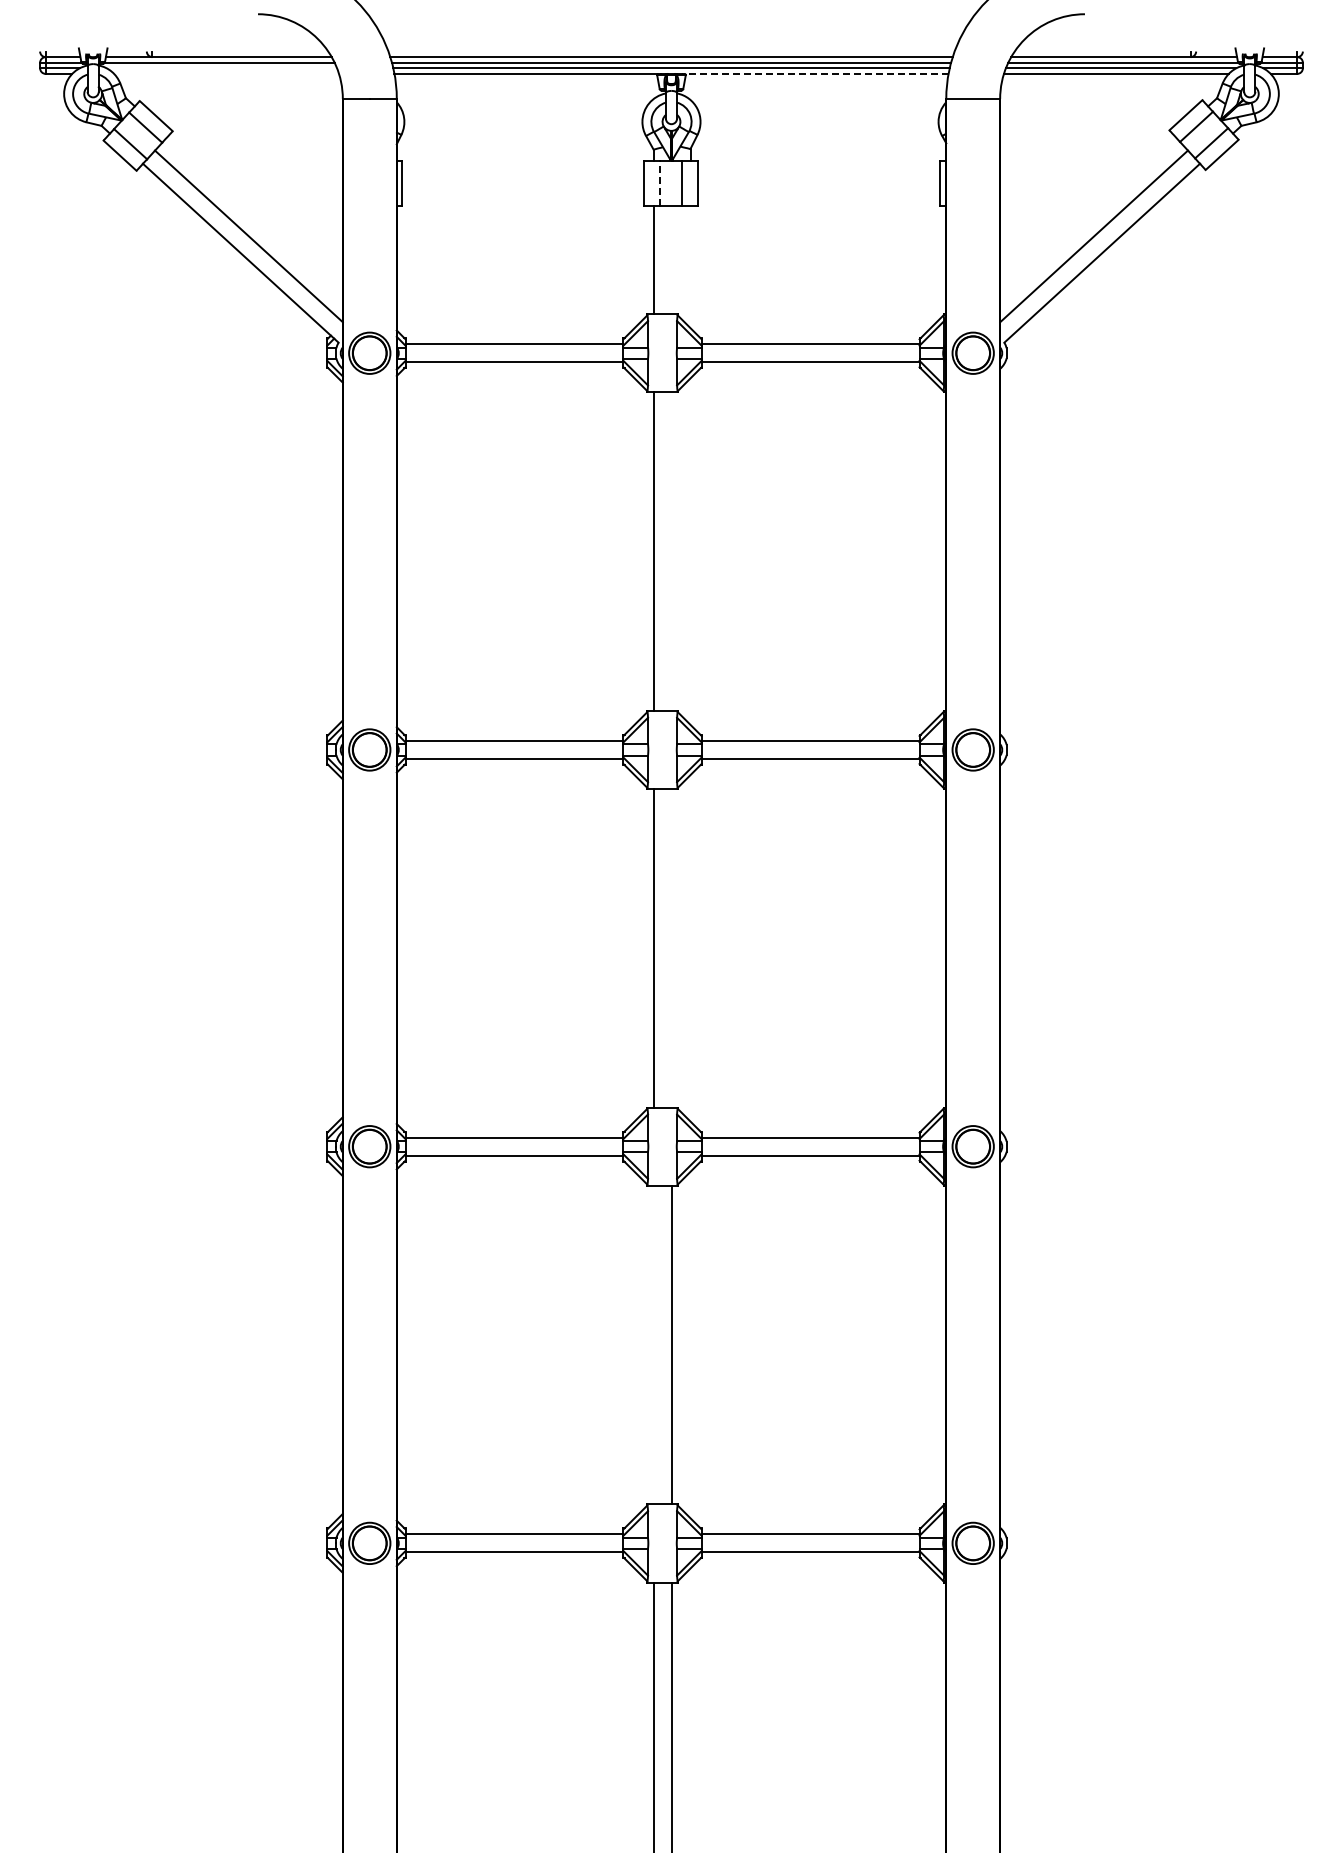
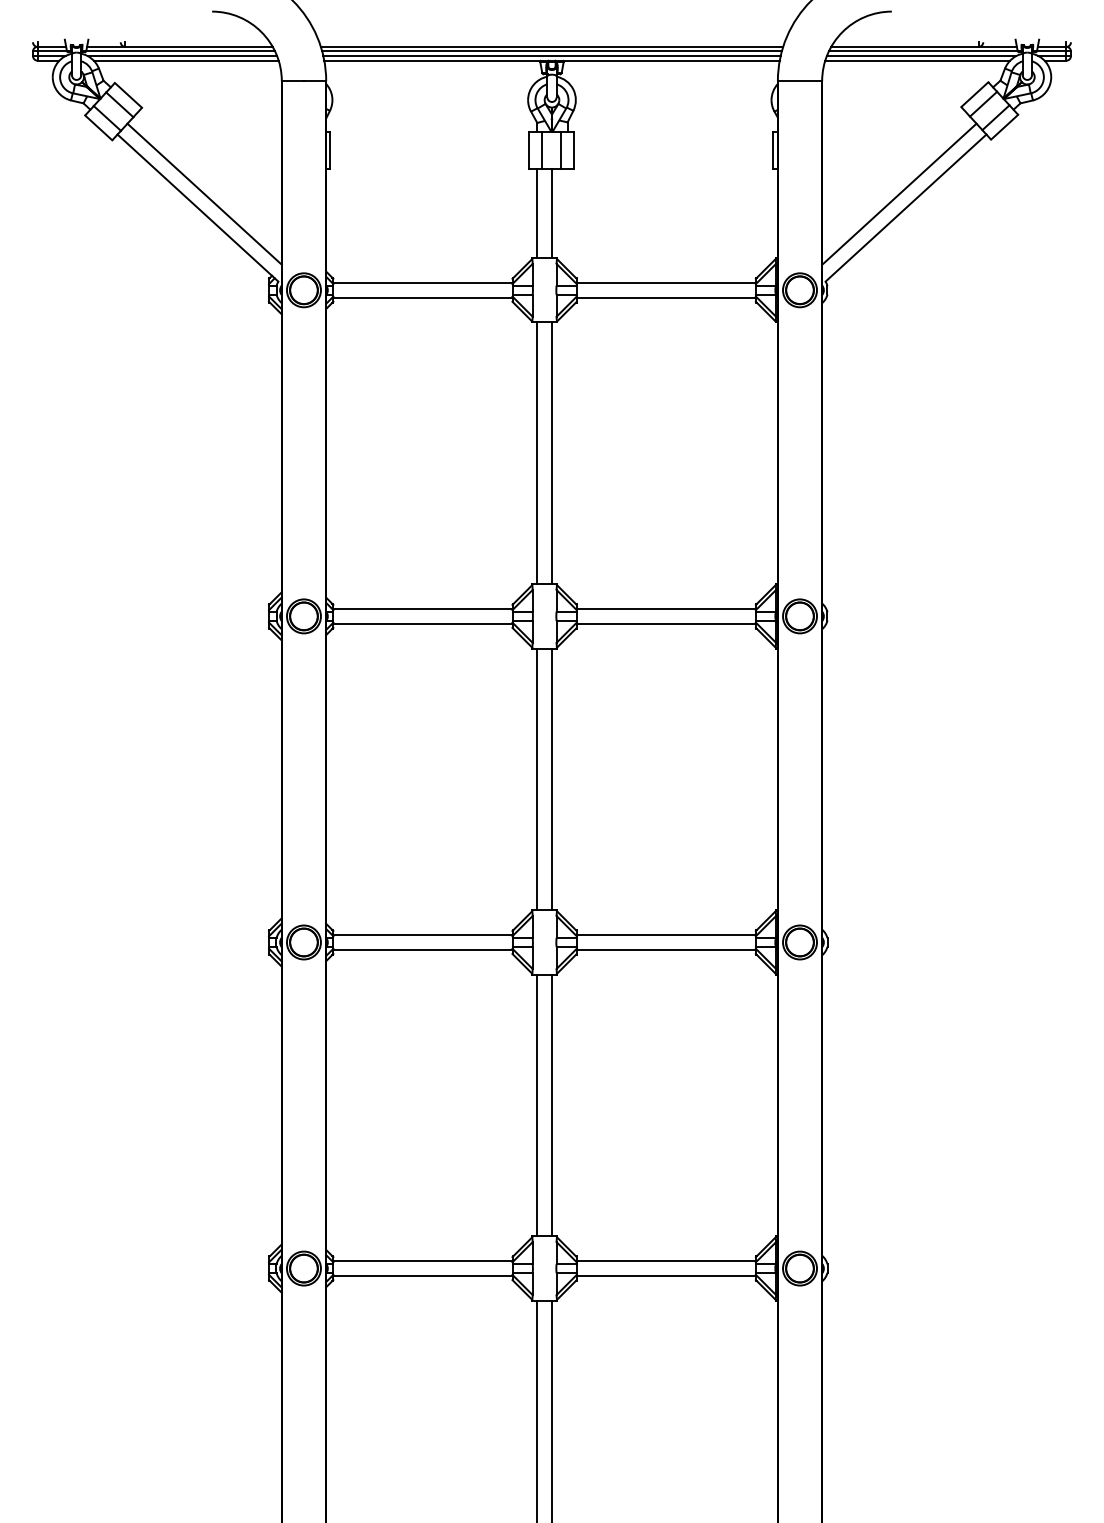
line: (221, 68) -> (182, 56), added
line: (226, 73) -> (186, 60), added
line: (814, 73) -> (669, 60), dashed -> solid
line: (659, 182) -> (542, 149), dashed -> solid
line: (671, 259) -> (552, 213), added
line: (671, 551) -> (552, 453), added
line: (671, 948) -> (552, 779), added
line: (653, 1344) -> (537, 1105), added

